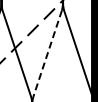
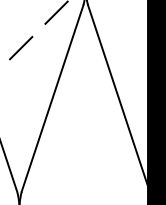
line: (47, 53) -> (52, 97), dashed -> solid

